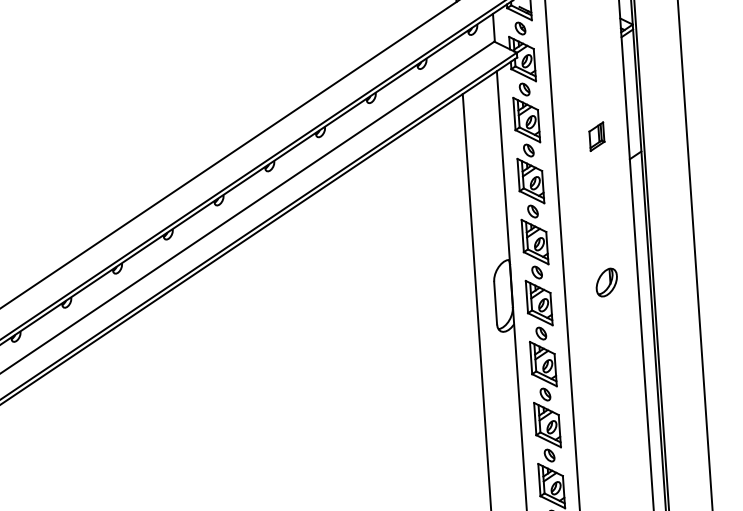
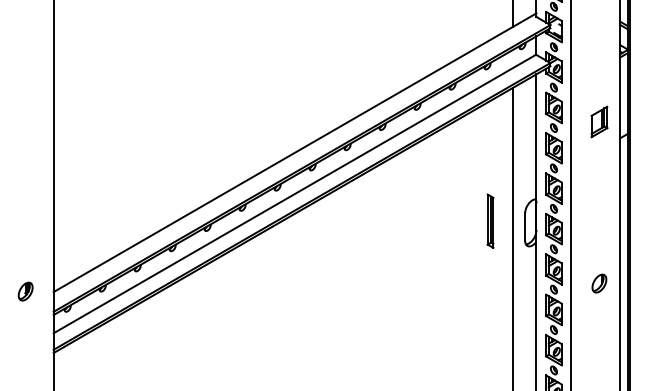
part: (596, 135) -> (599, 121), size x1.67
part: (606, 282) -> (599, 283), moved
part: (442, 296) -> (490, 220), added

